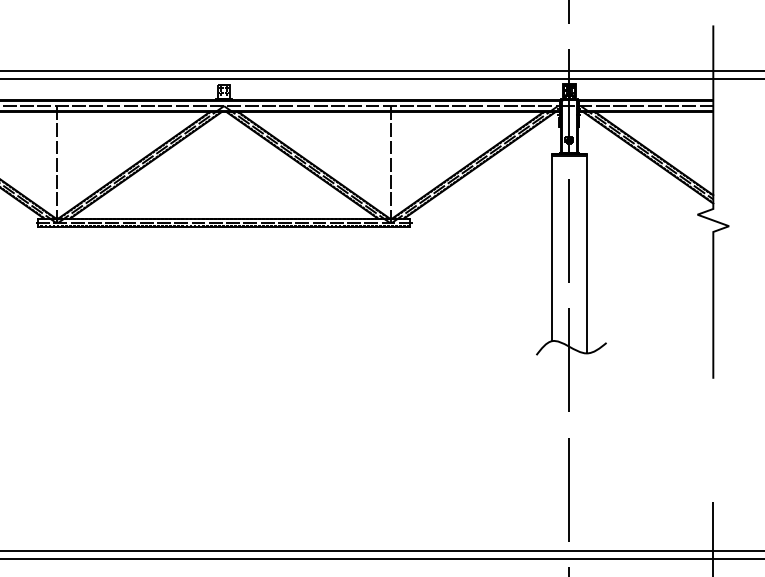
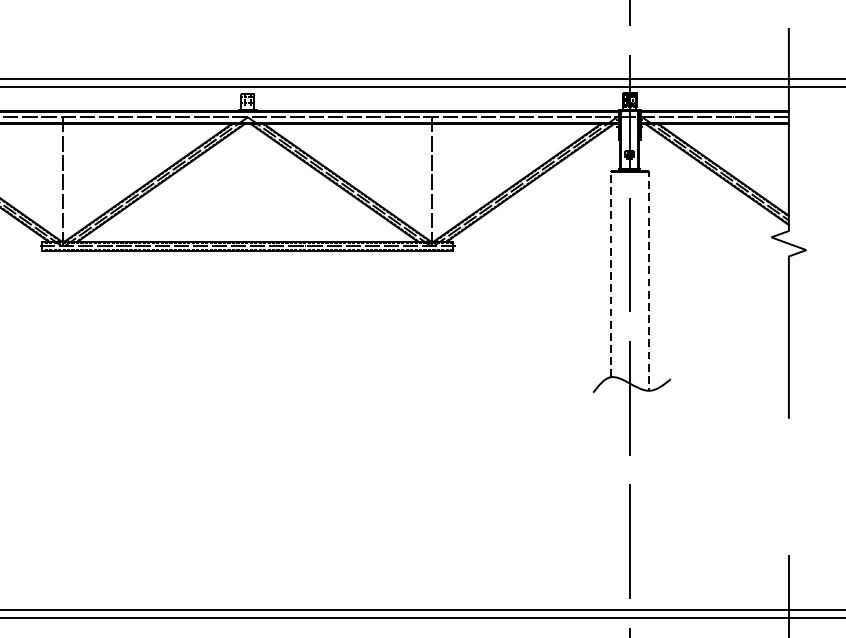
line: (575, 154) -> (636, 170), solid -> dashed

